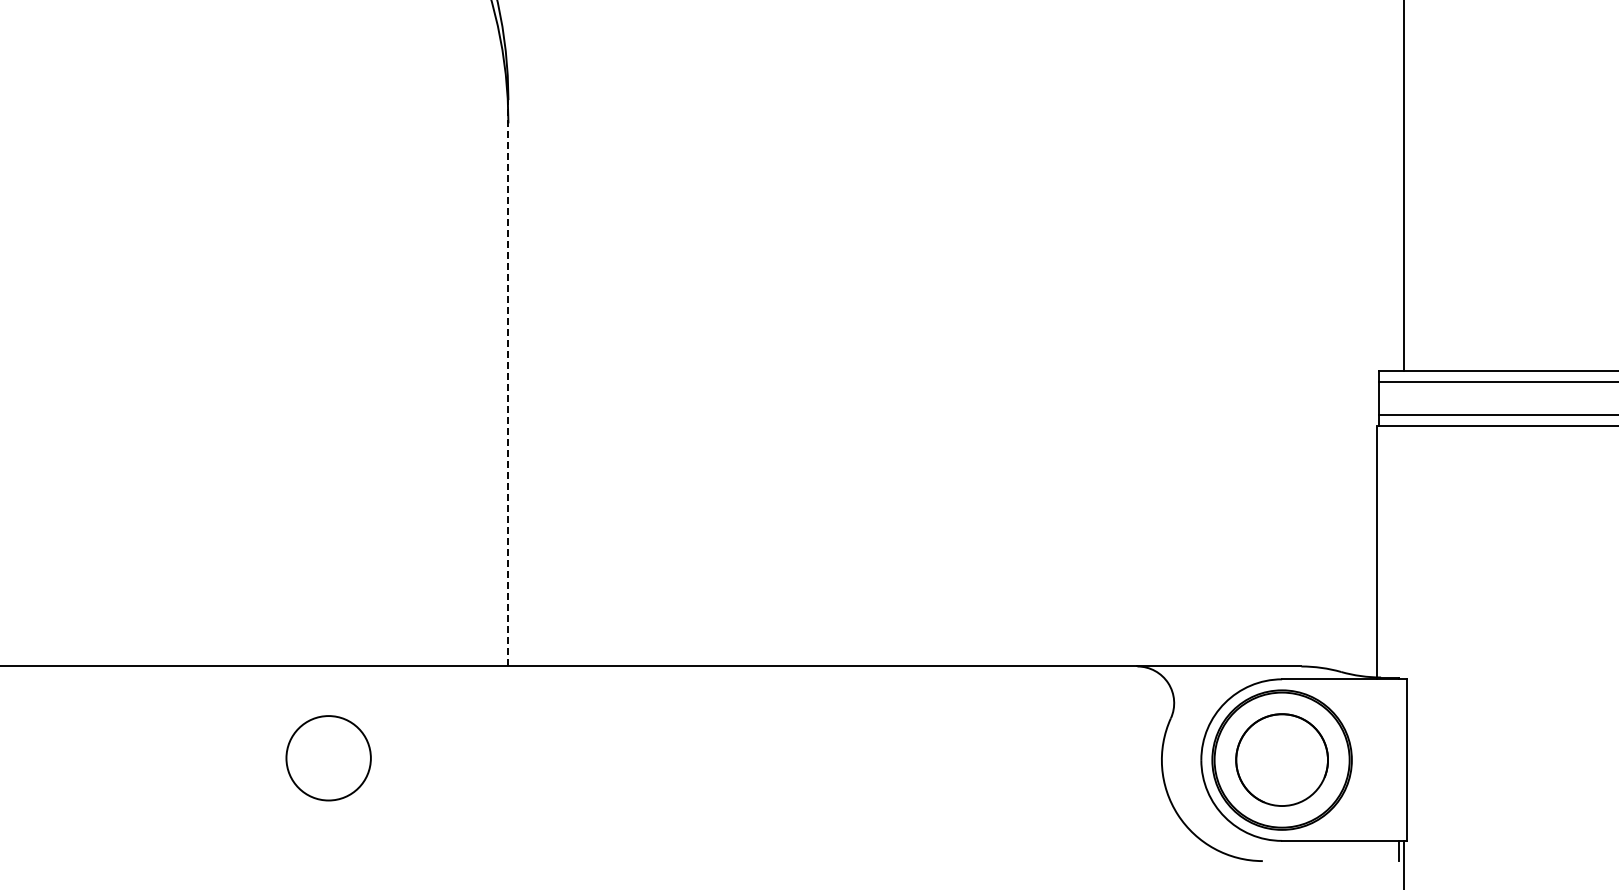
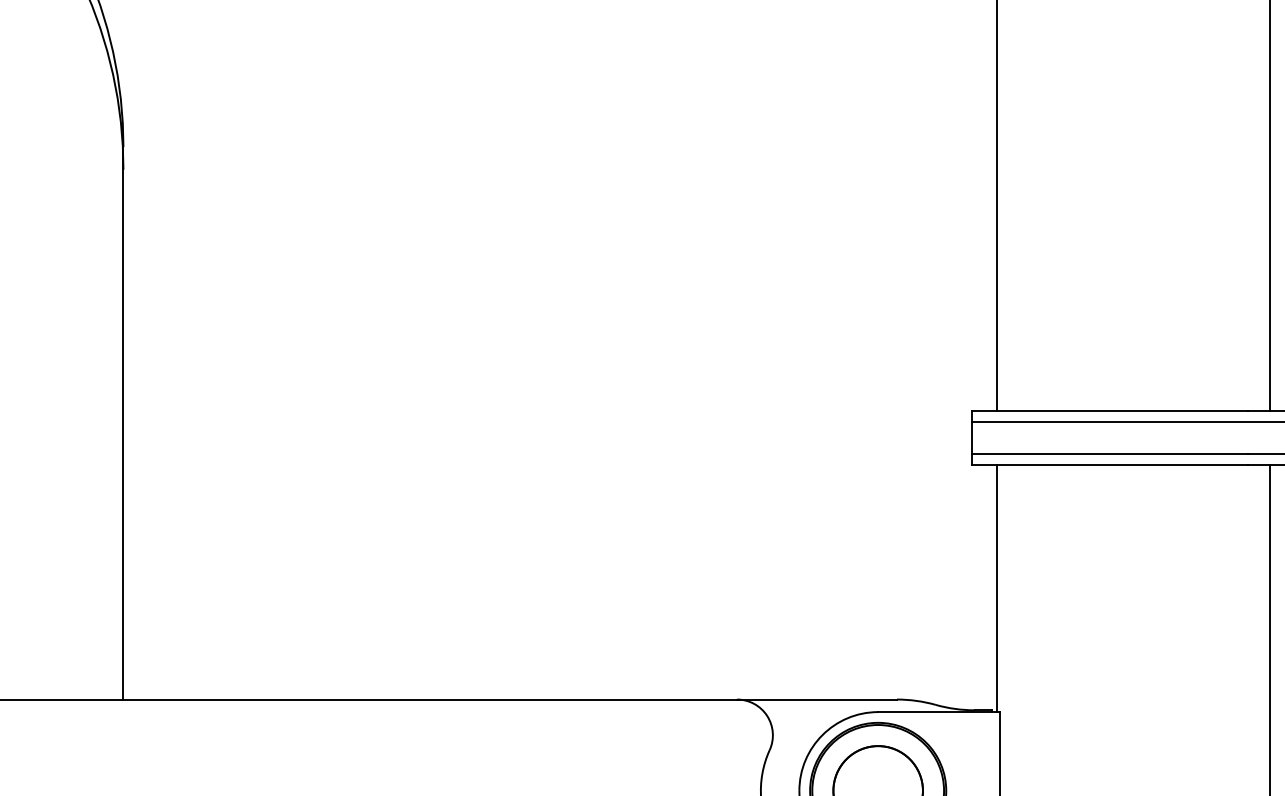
line: (508, 382) -> (123, 422), dashed -> solid
line: (1377, 552) -> (997, 588), moved

